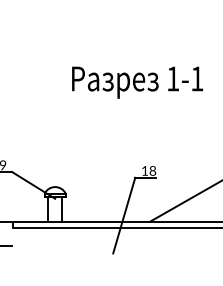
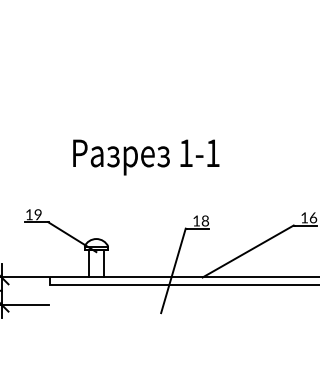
text: (137, 82) -> (146, 157), moved

